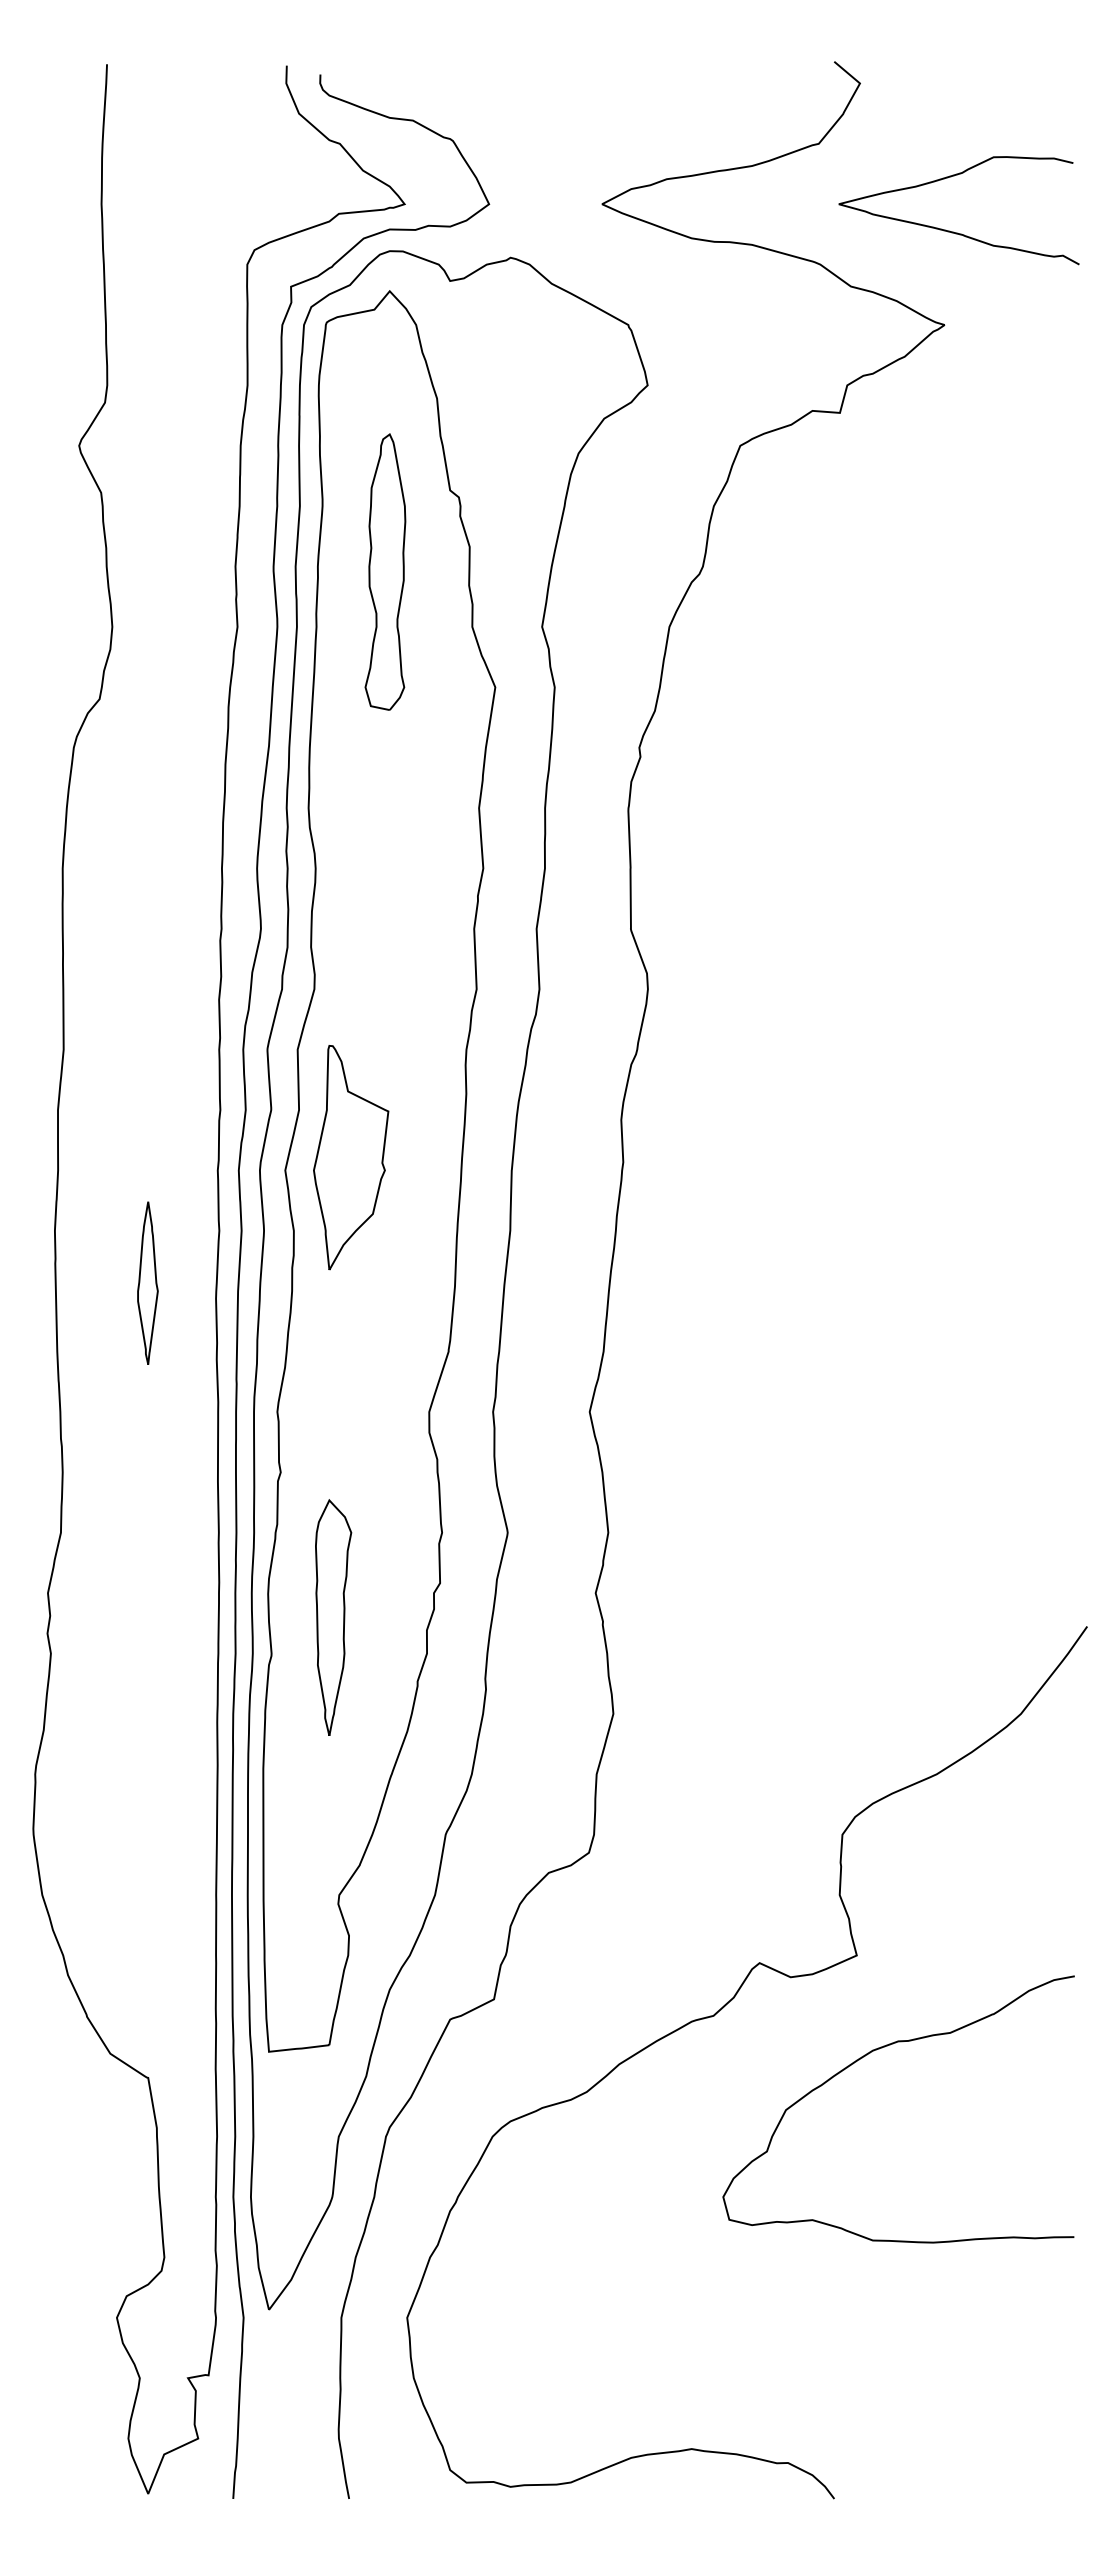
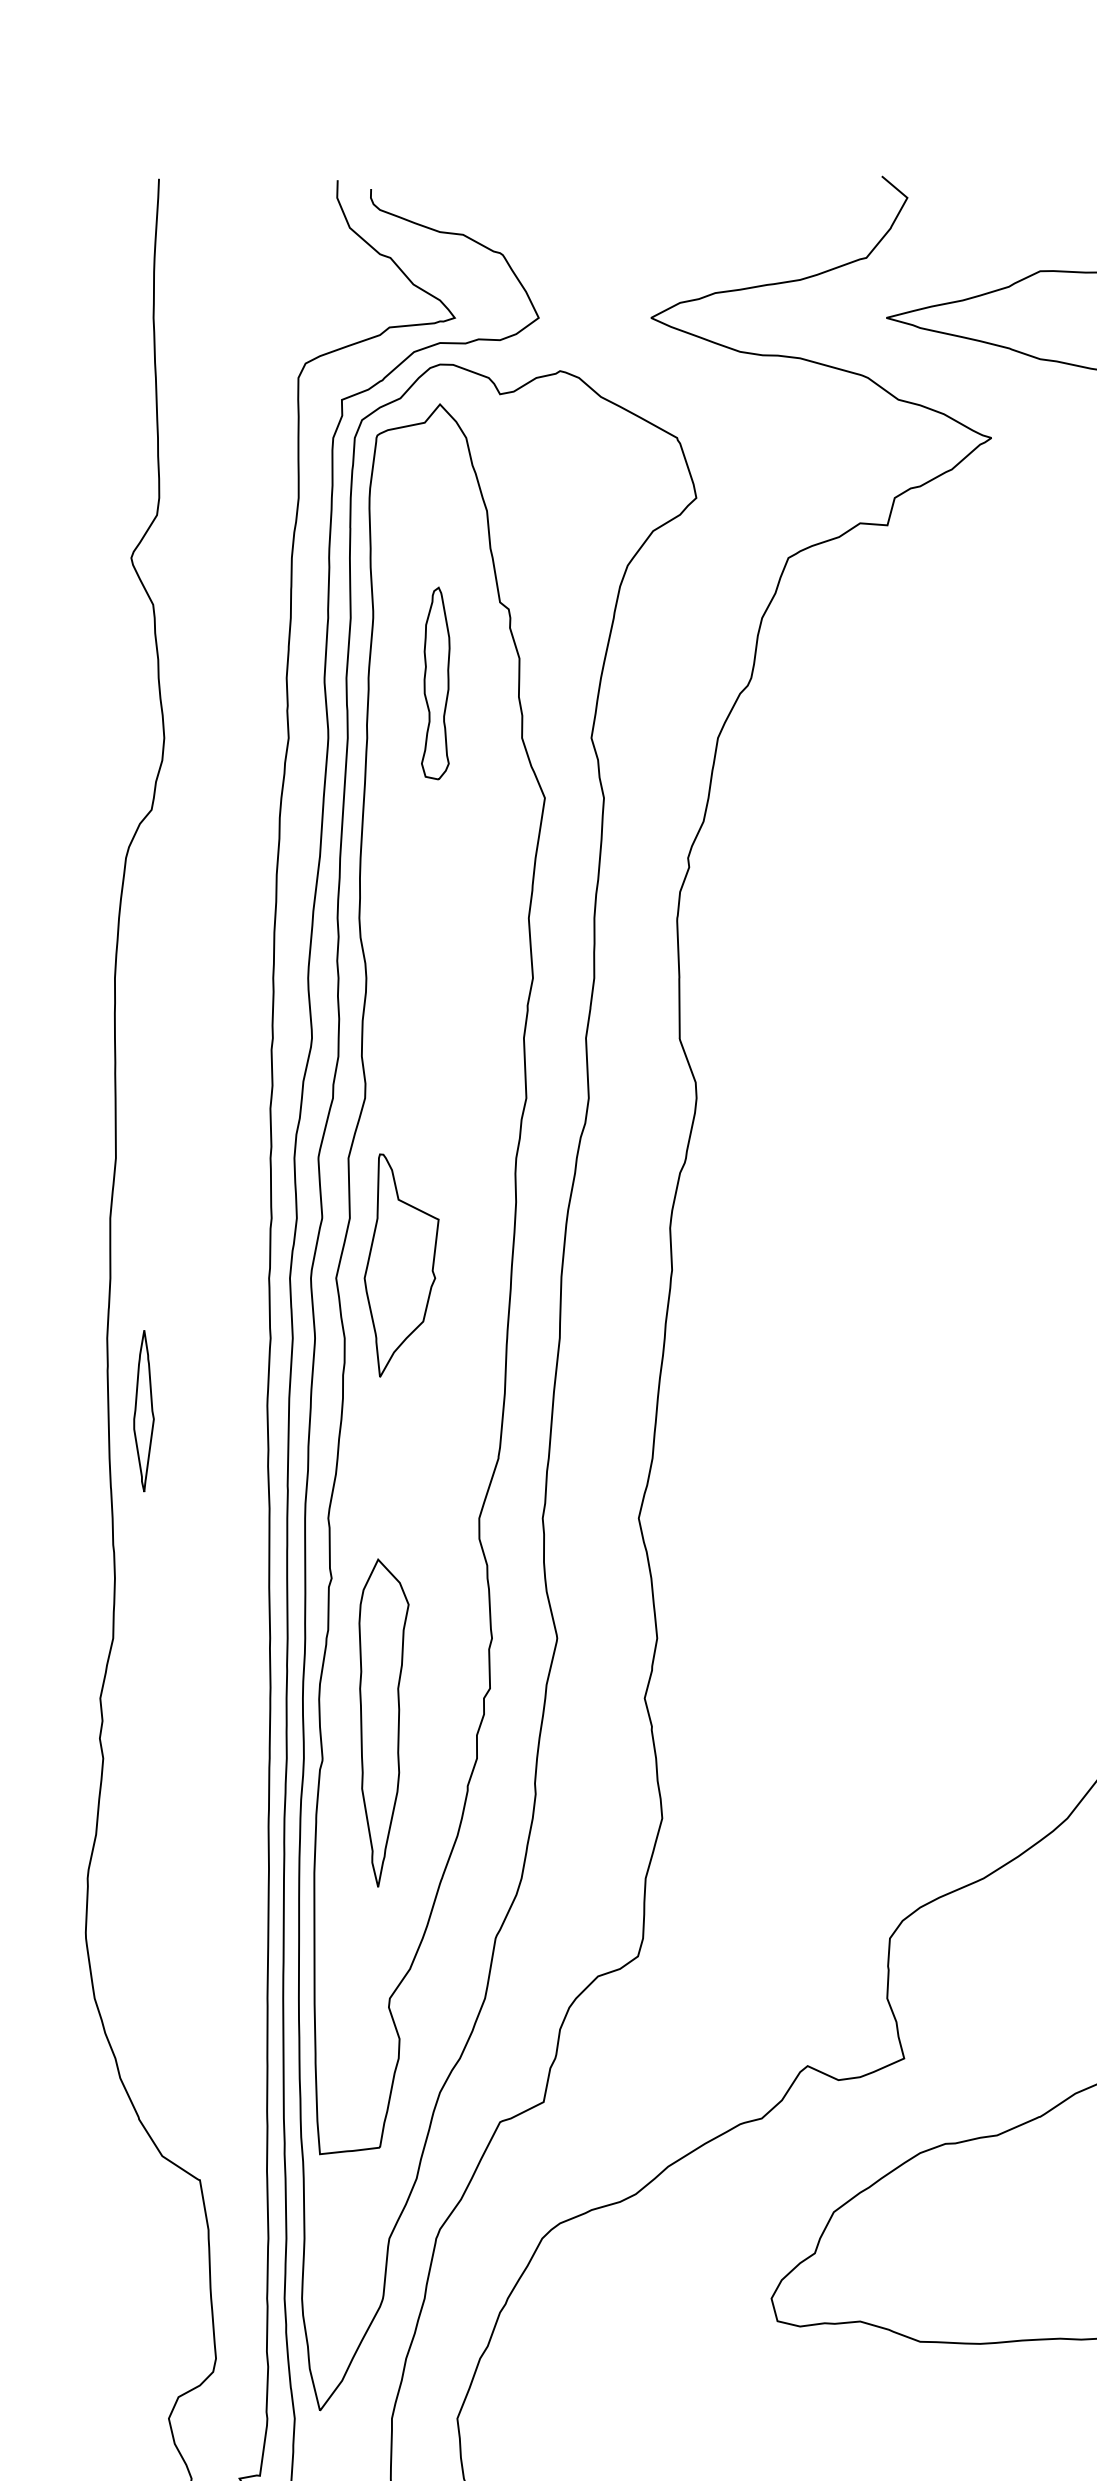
part: (385, 571) -> (435, 682), size x0.7
part: (147, 1282) -> (143, 1410), moved
part: (333, 1617) -> (384, 1722), size x1.4

